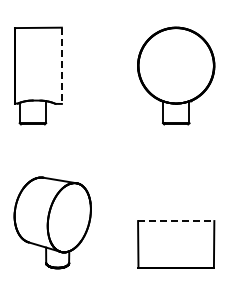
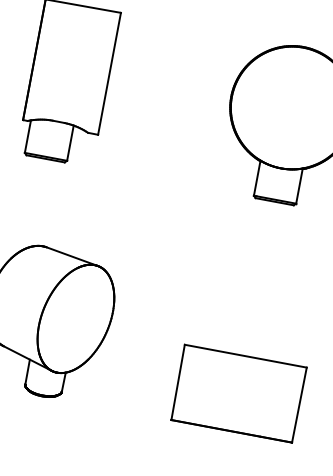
line: (61, 66) -> (108, 74), dashed -> solid
line: (176, 221) -> (246, 357), dashed -> solid

